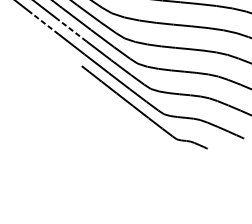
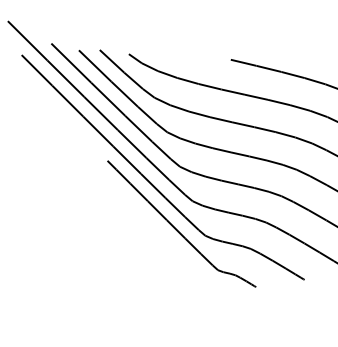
line: (45, 24) -> (67, 101), dashed -> solid
line: (71, 30) -> (100, 113), dashed -> solid

